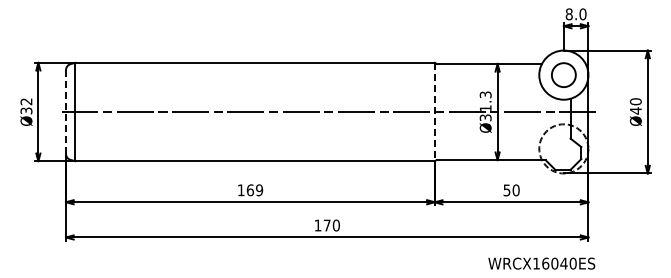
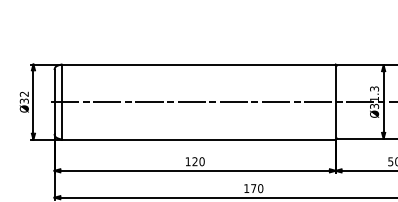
line: (66, 112) -> (54, 102), dashed -> solid
line: (434, 112) -> (335, 102), dashed -> solid
text: (254, 190) -> (198, 161), 169 -> 120

